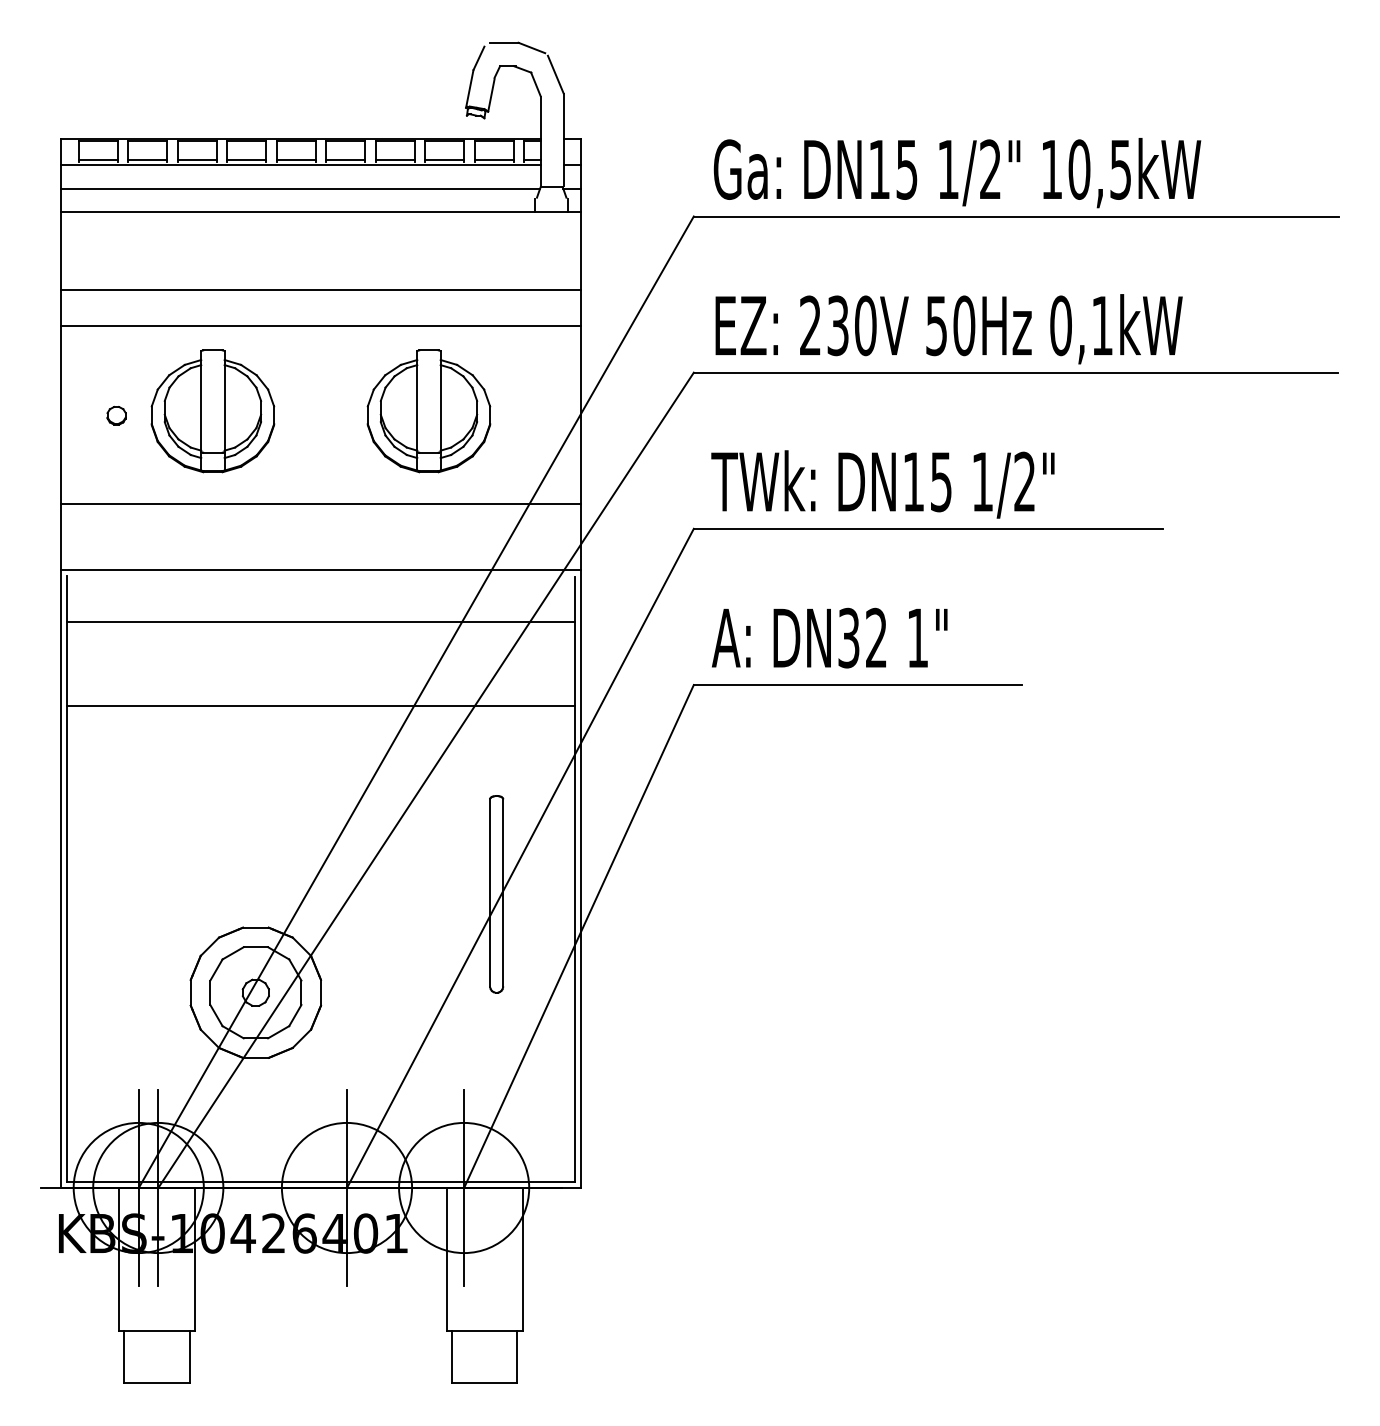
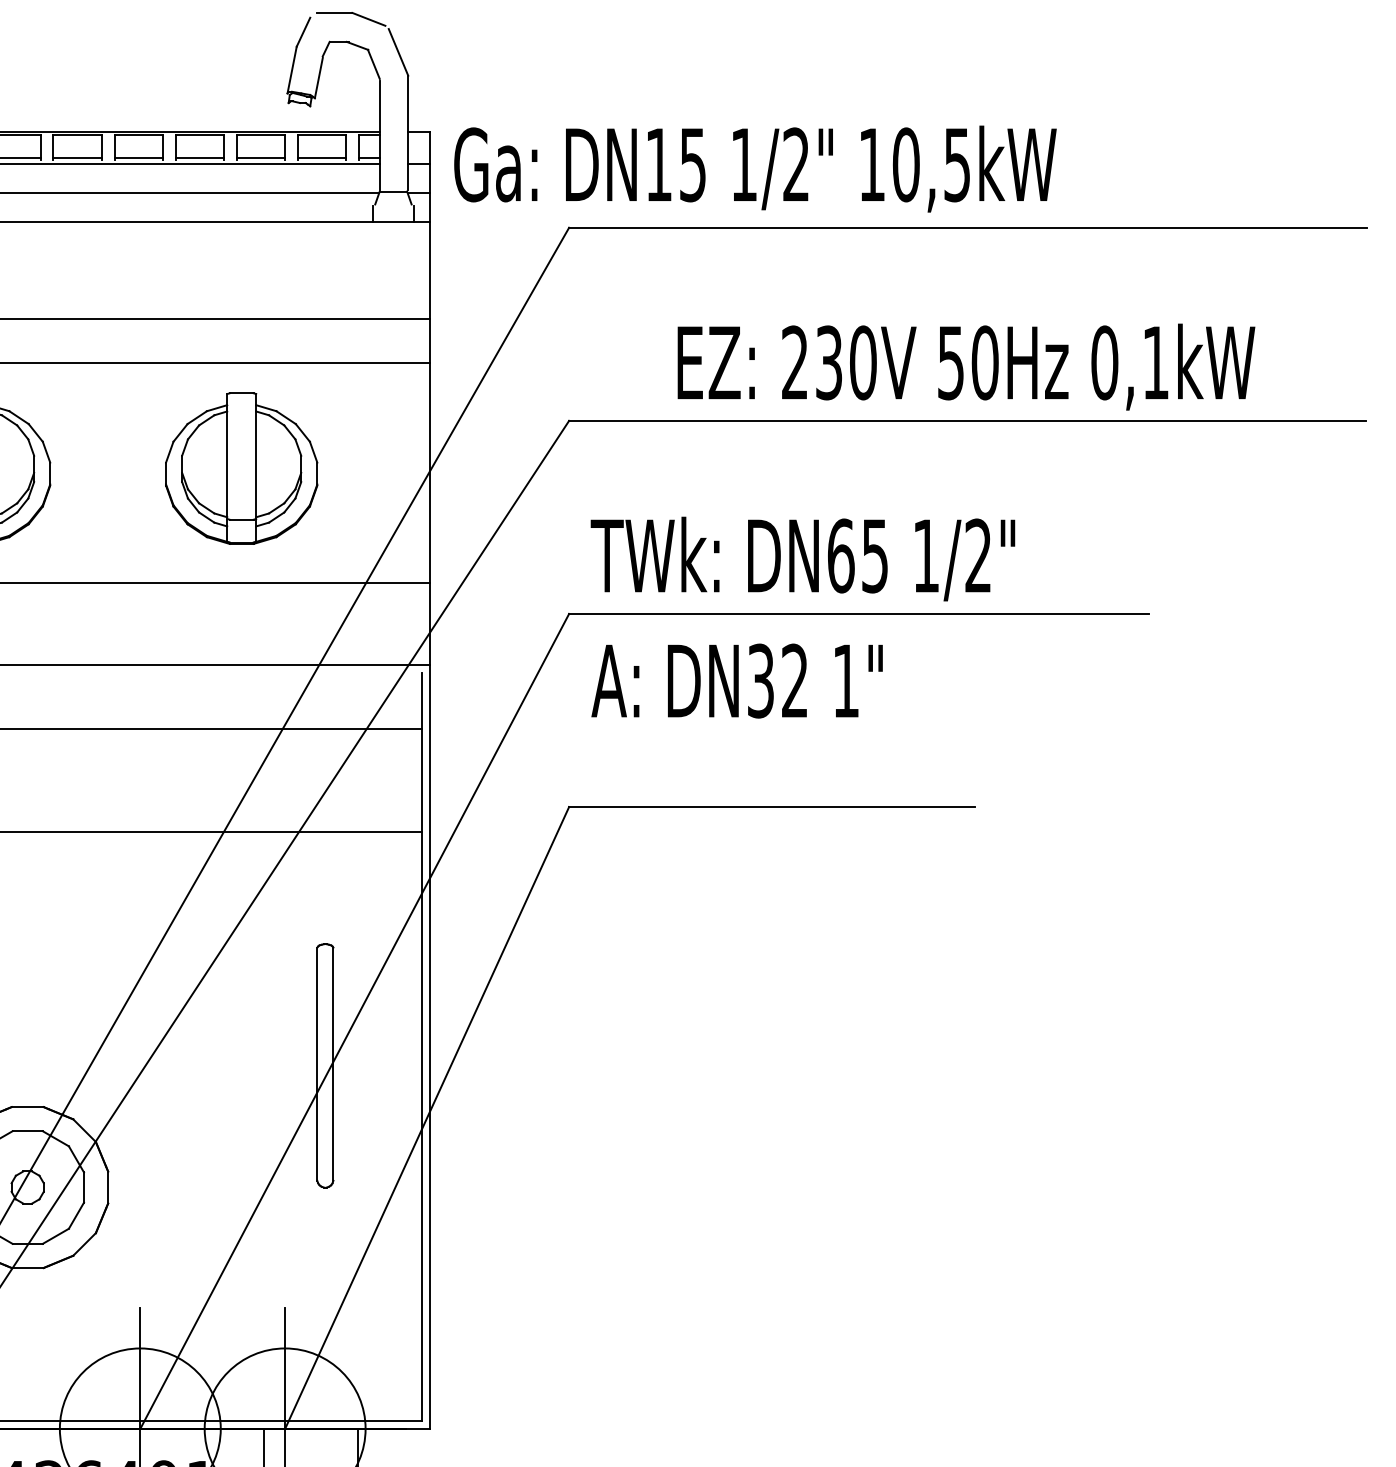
text: (957, 173) -> (755, 169), moved
text: (948, 329) -> (965, 367), moved
text: (913, 481) -> (840, 555), DN15 -> DN65
text: (829, 637) -> (736, 680), moved

